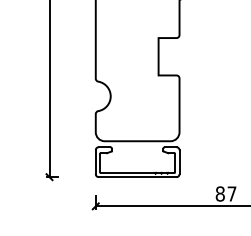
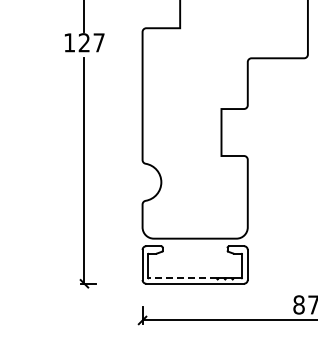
line: (127, 172) -> (182, 278), solid -> dashed

